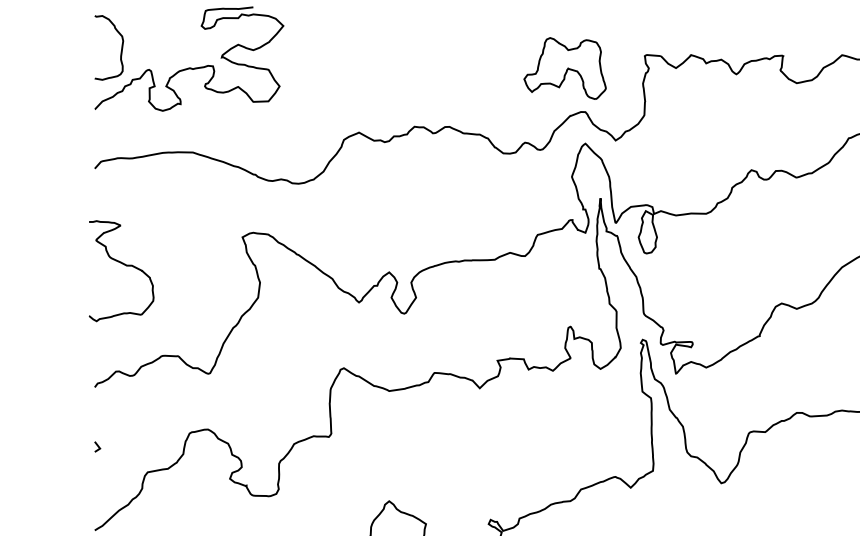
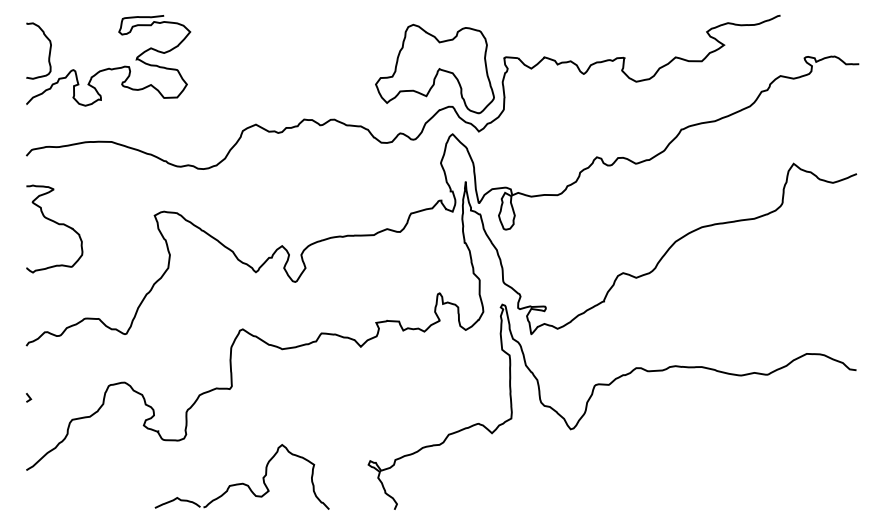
part: (564, 67) -> (434, 68), size x1.67
curve: (124, 265) -> (57, 224), moved

